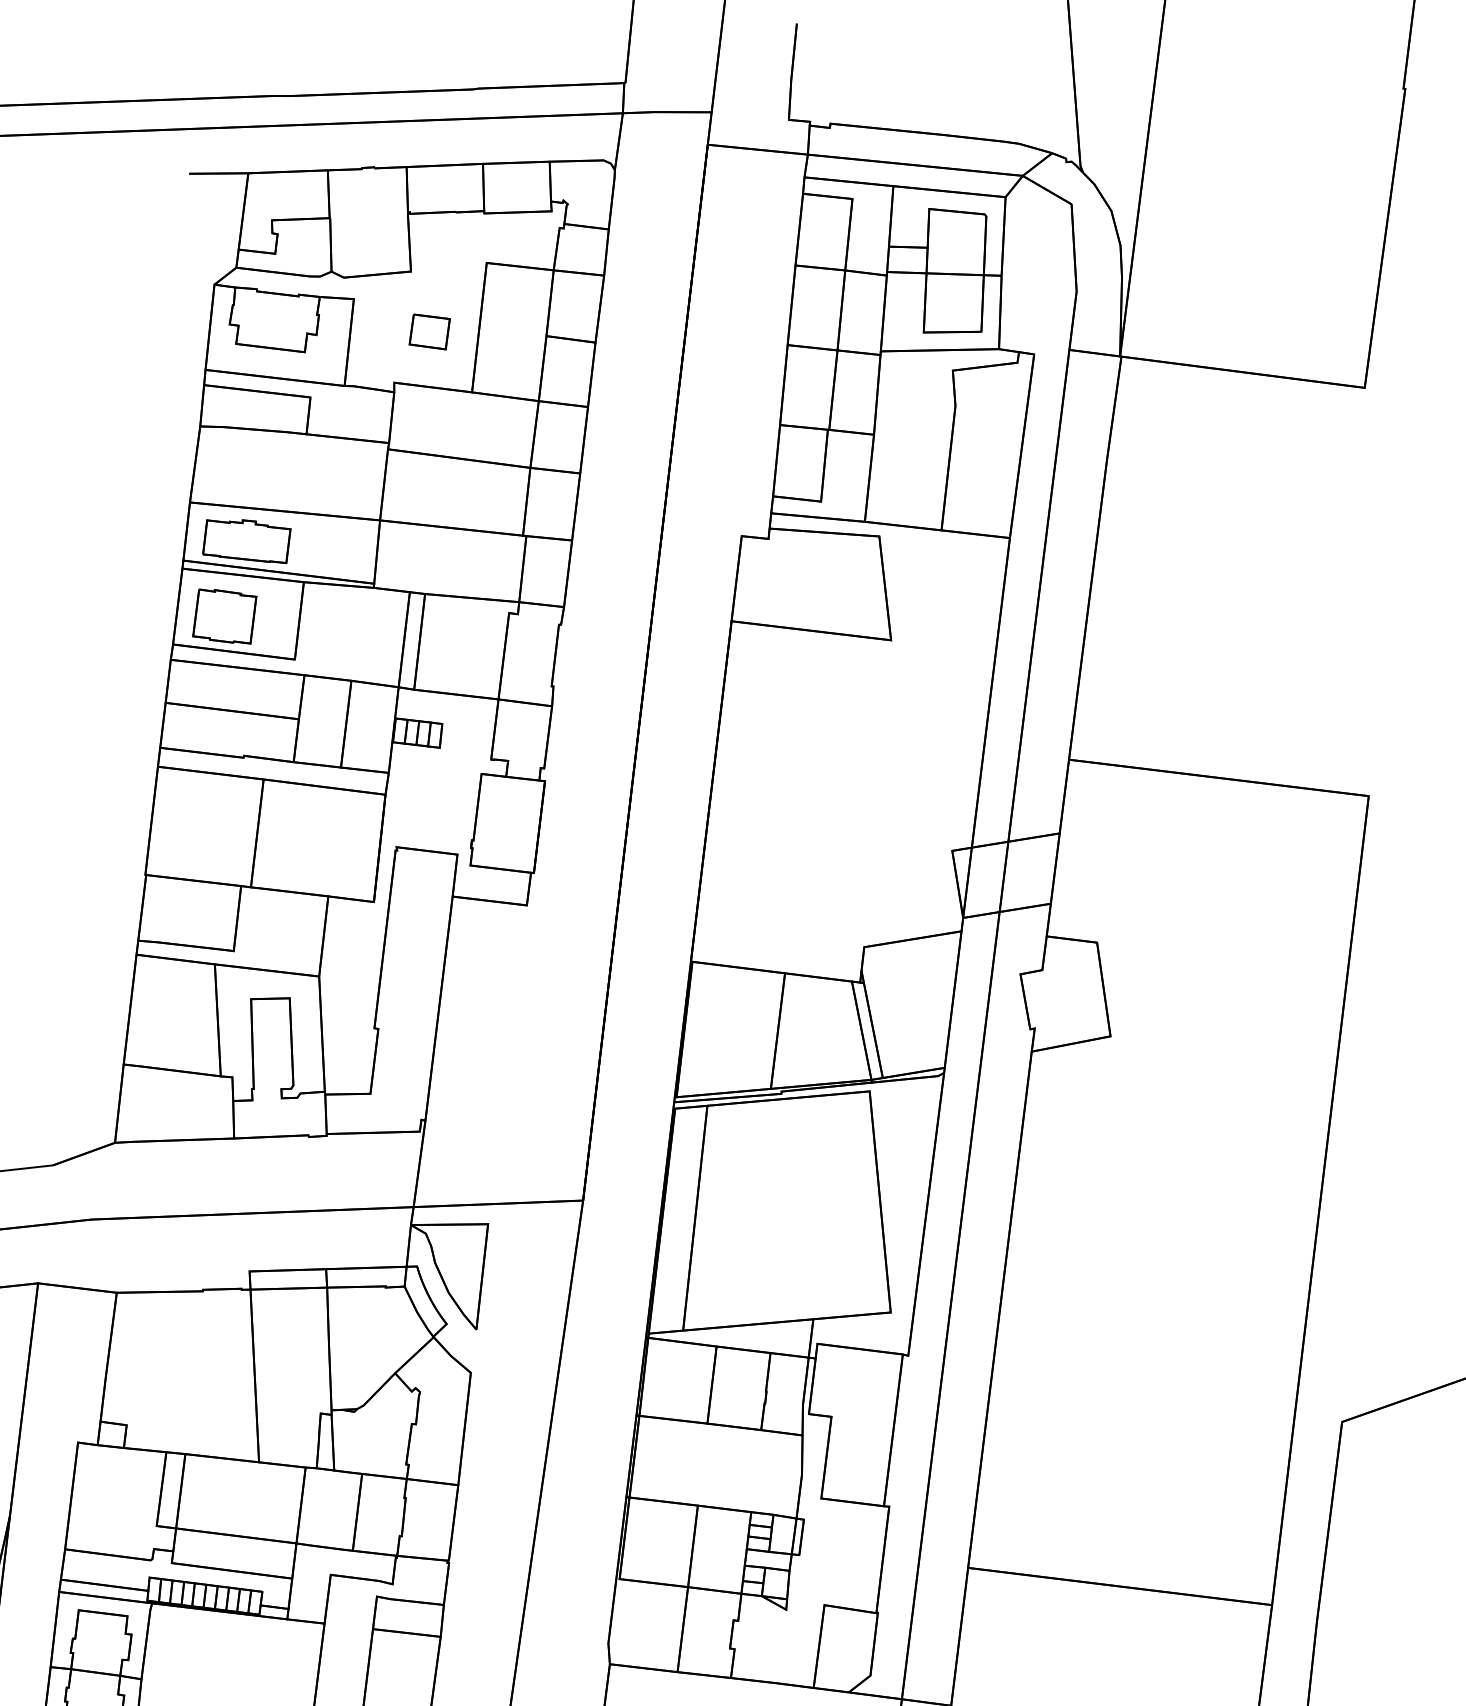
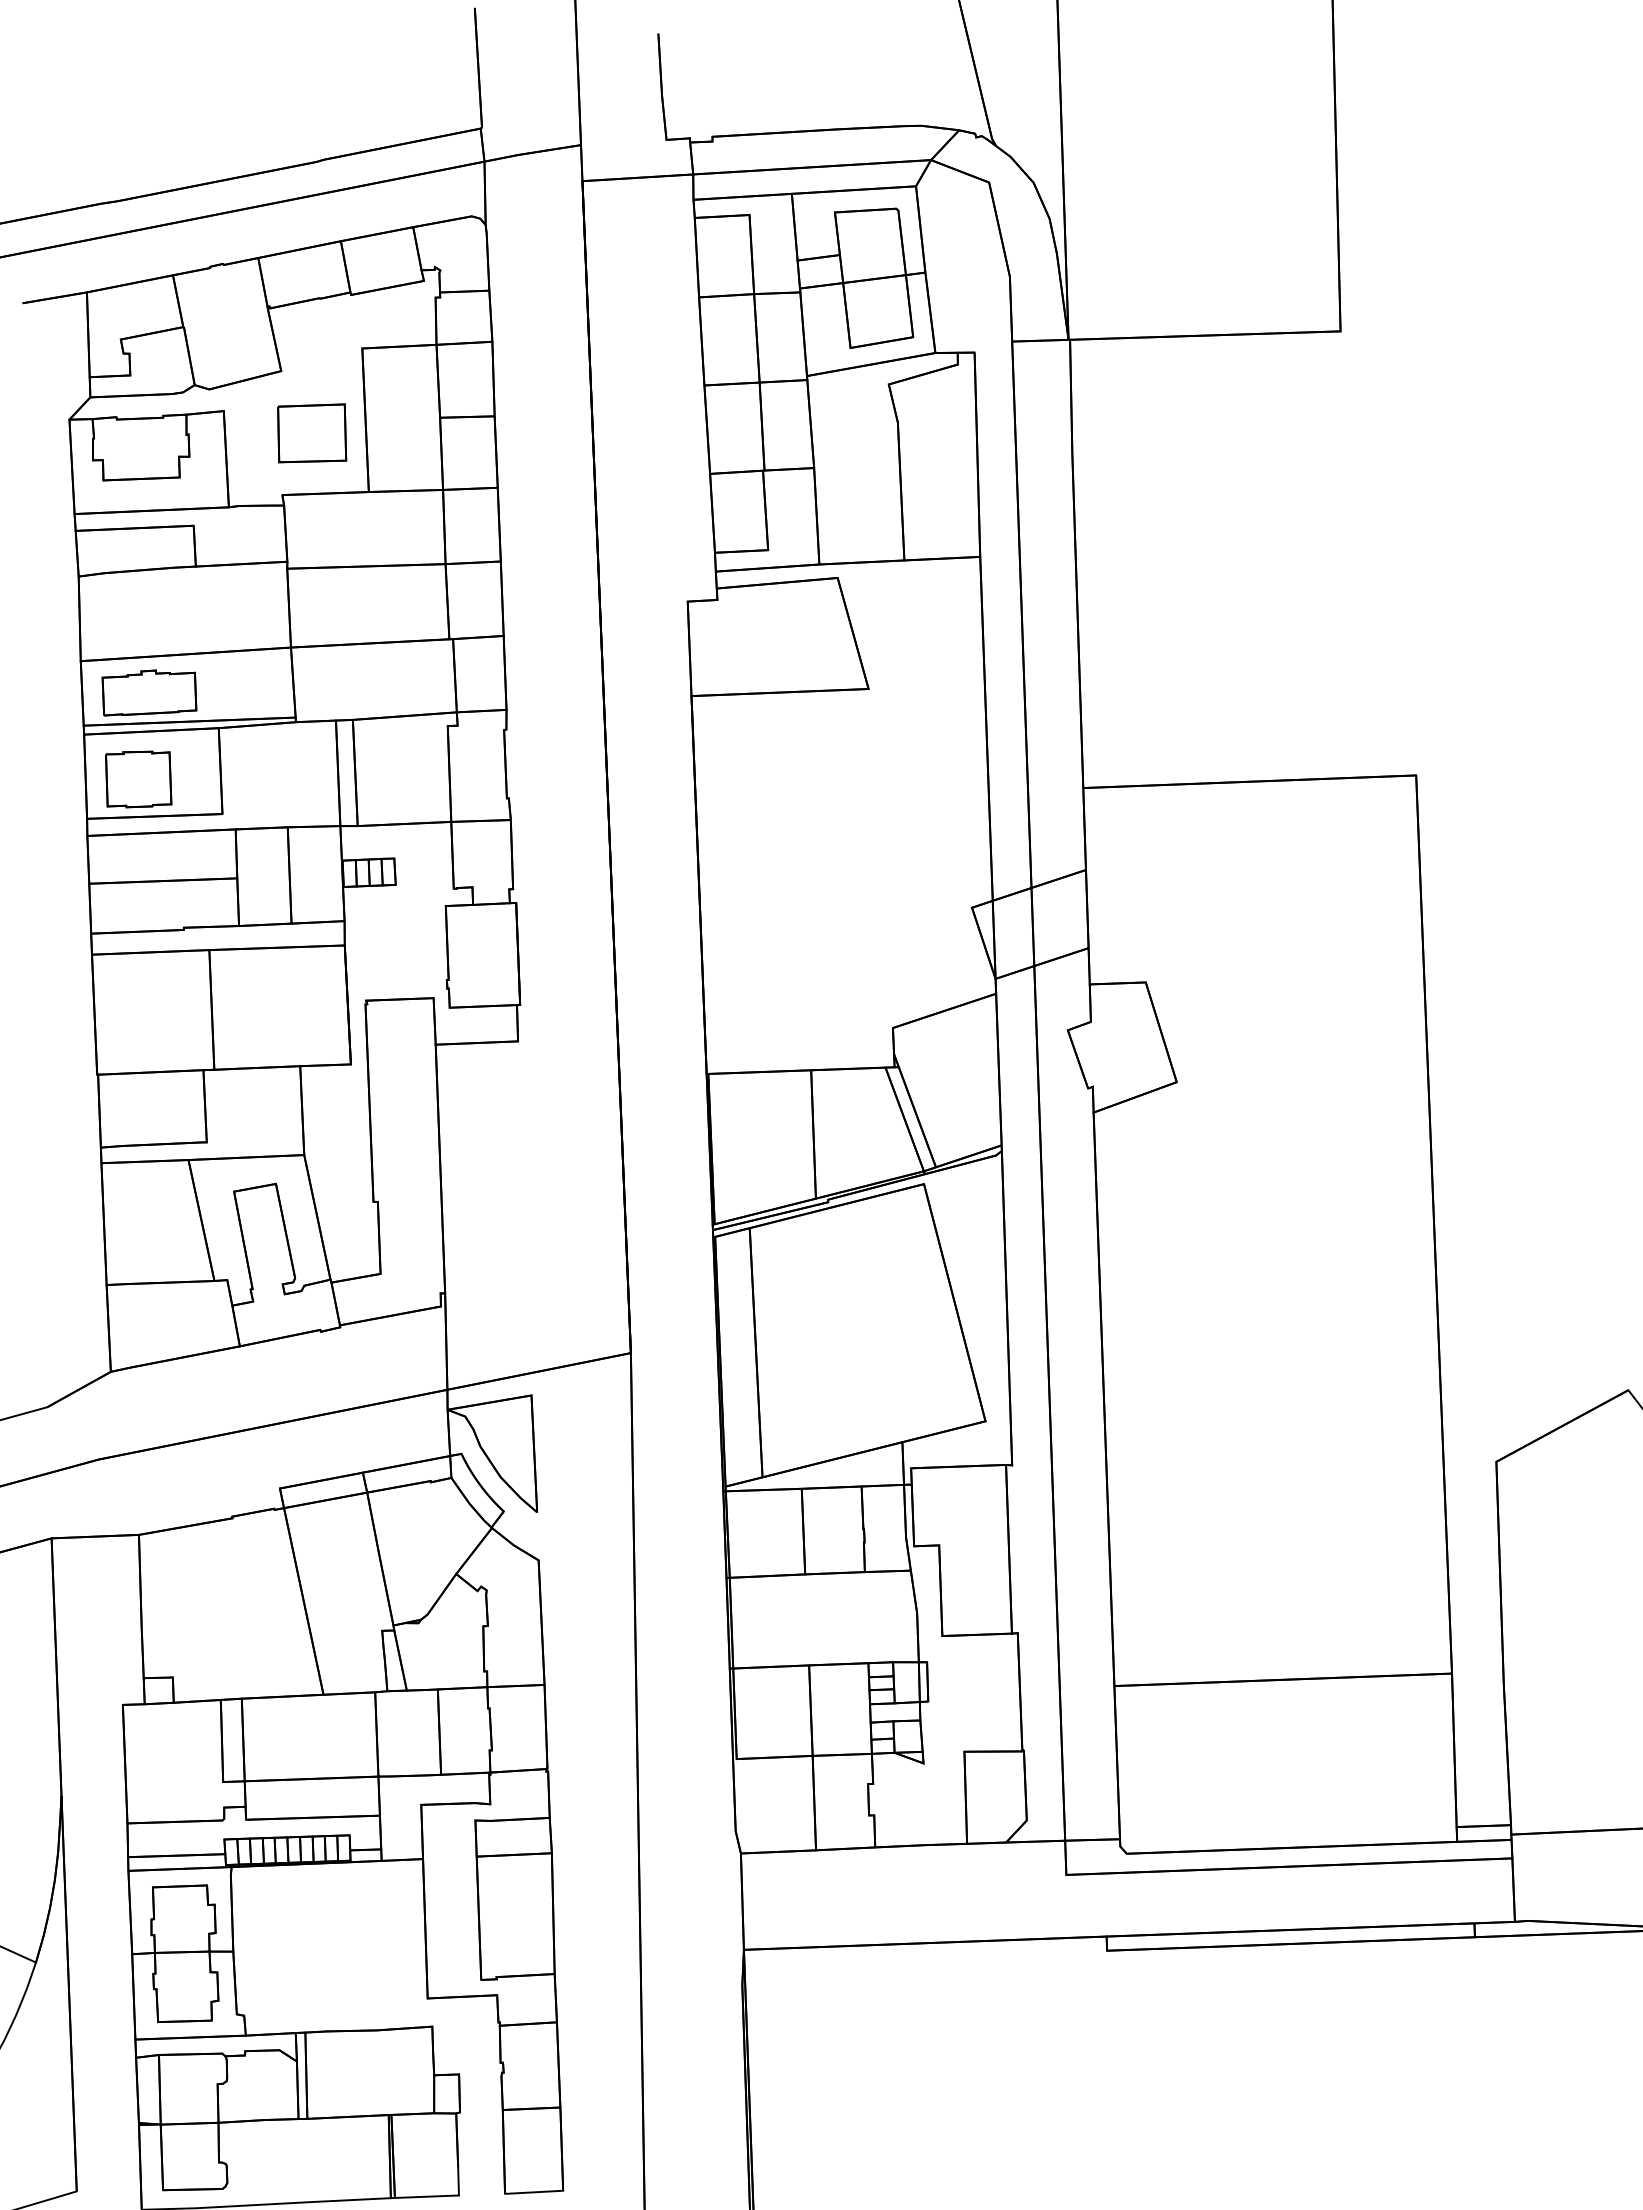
part: (430, 331) -> (312, 433), size x1.67

